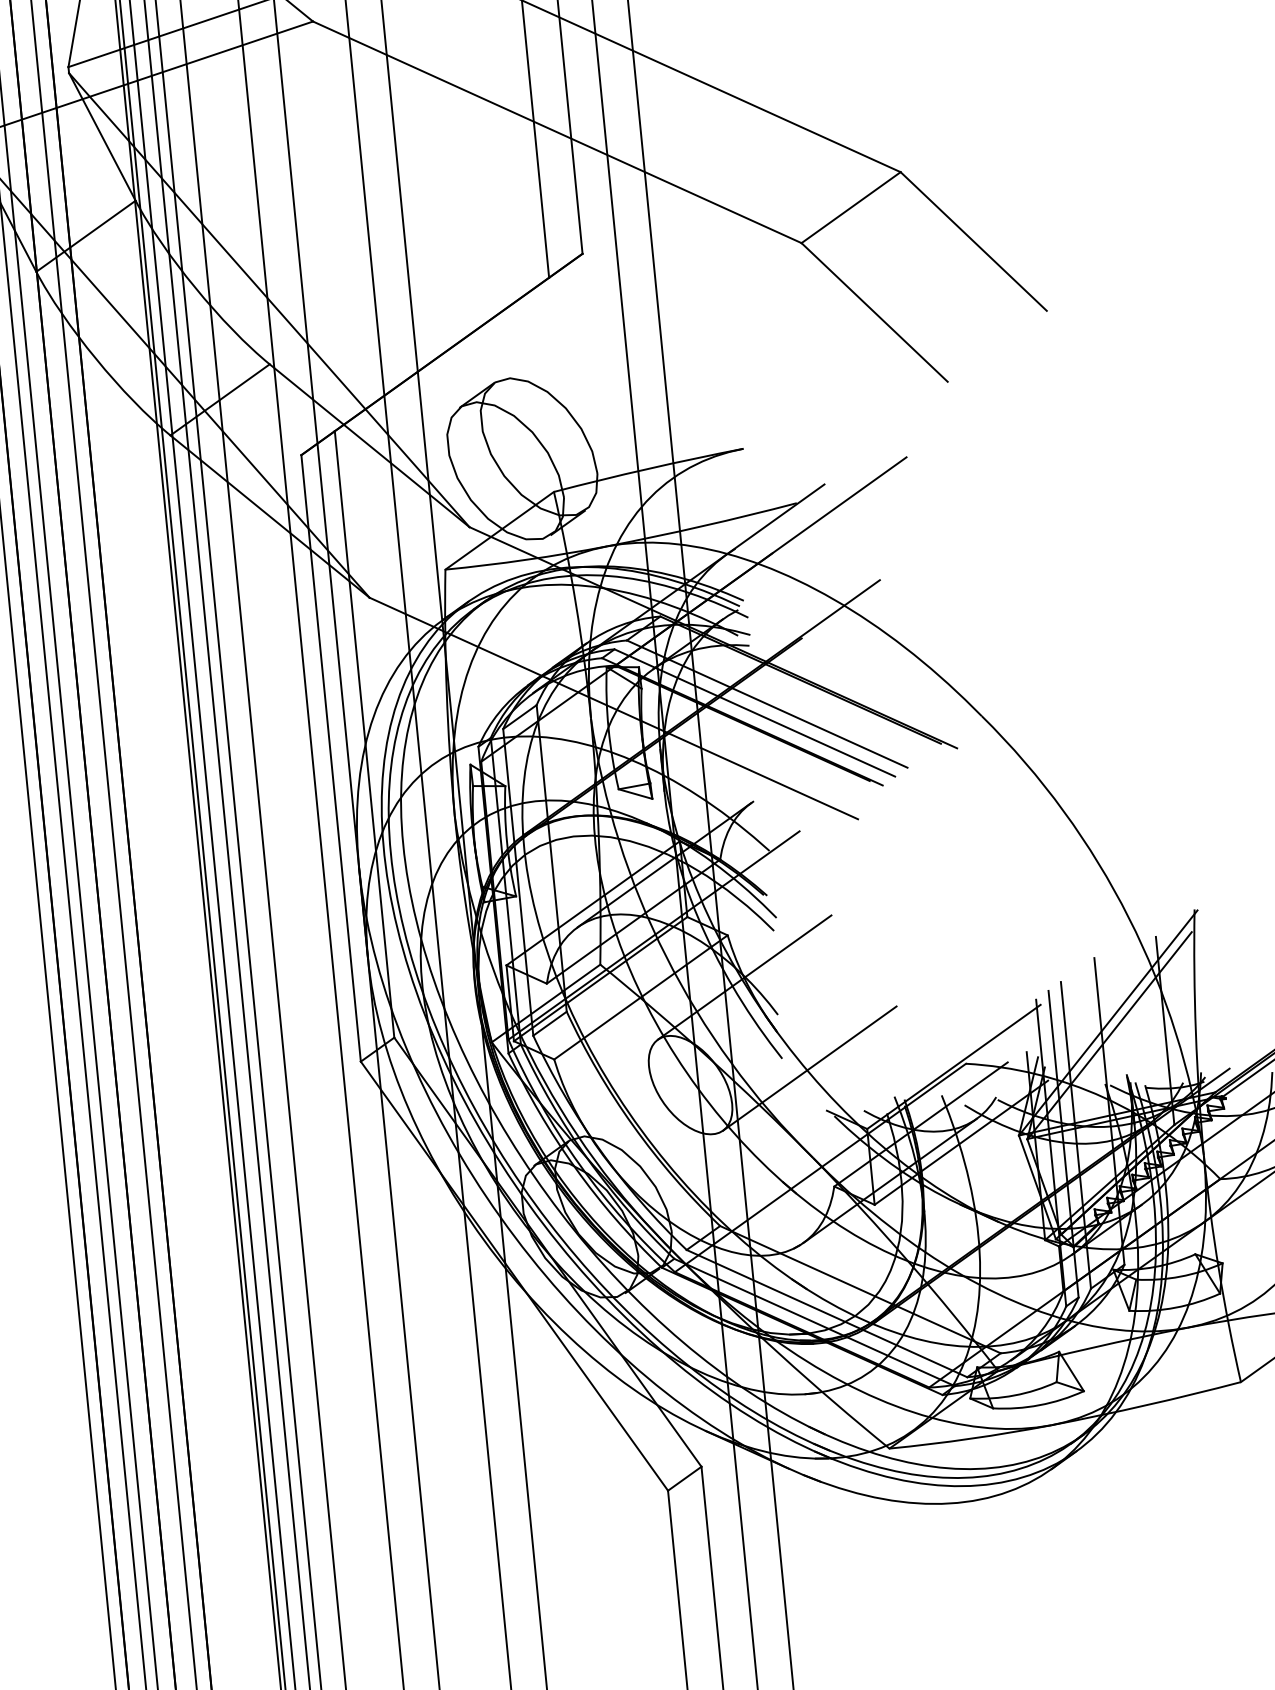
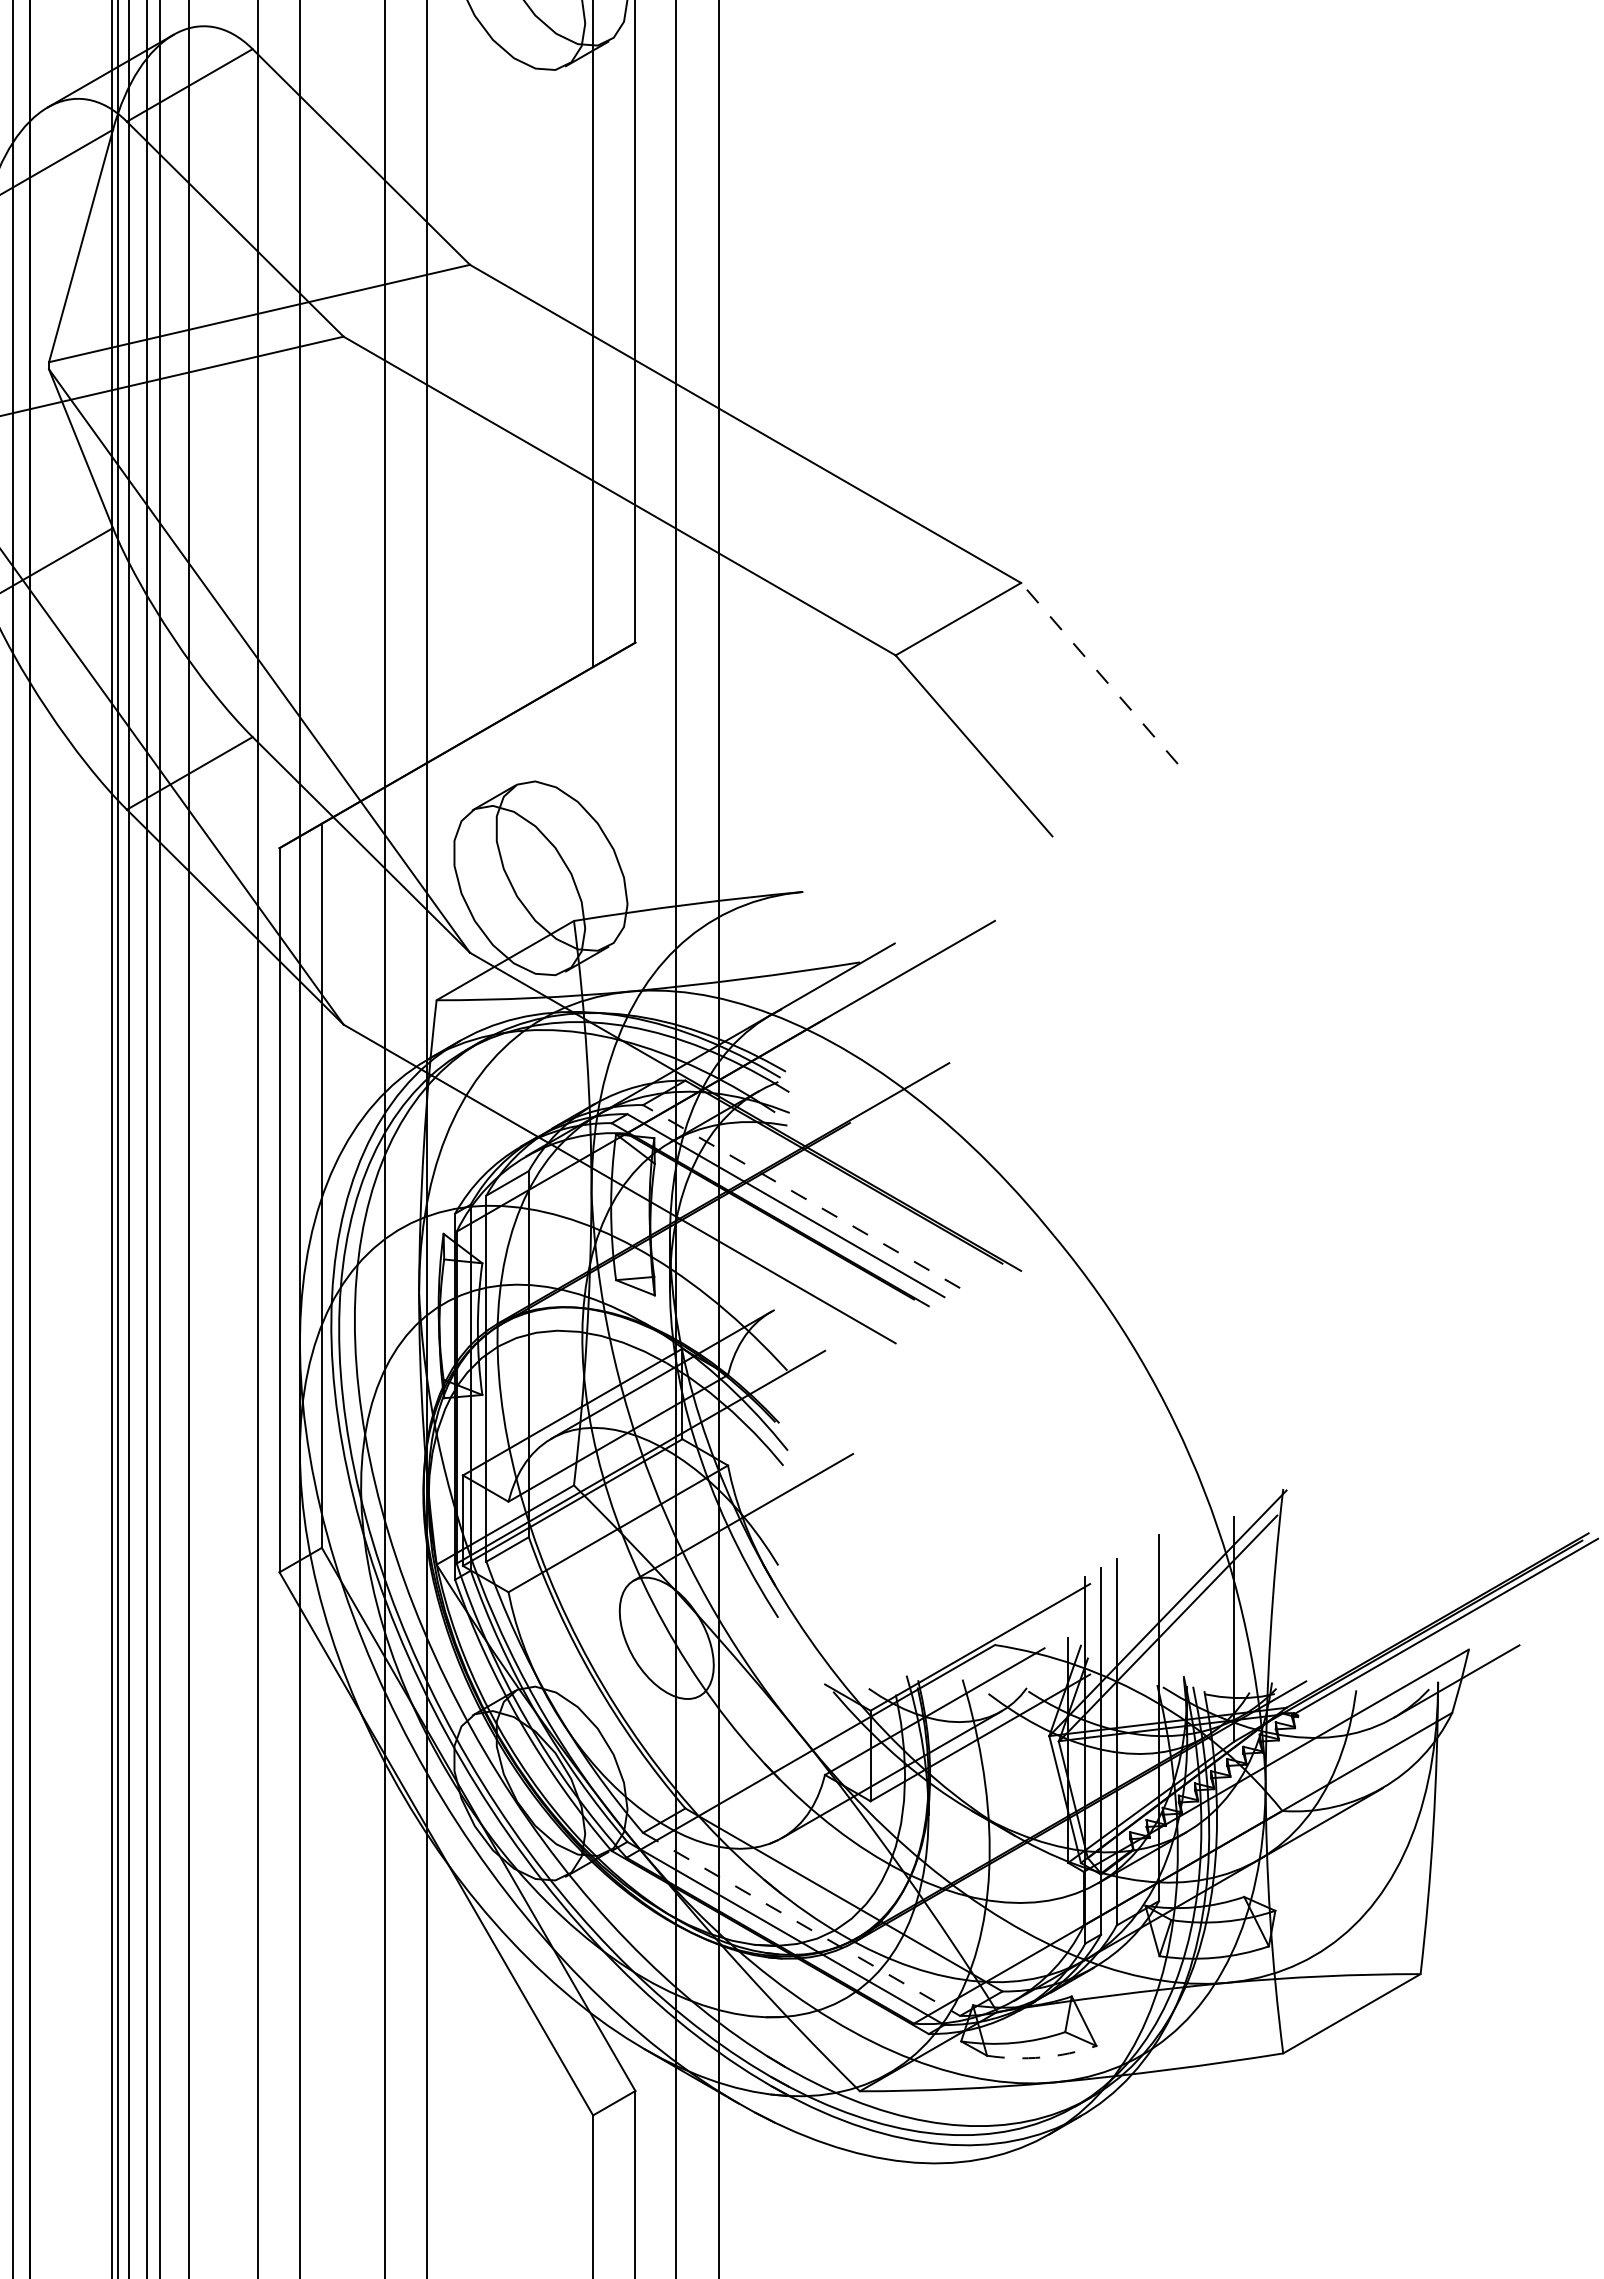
line: (973, 241) -> (1099, 673), solid -> dashed
line: (767, 704) -> (801, 1196), solid -> dashed
line: (809, 1068) -> (809, 1632), removed
line: (827, 1313) -> (802, 1924), solid -> dashed
arc: (1039, 1405) -> (1042, 2057), solid -> dashed

